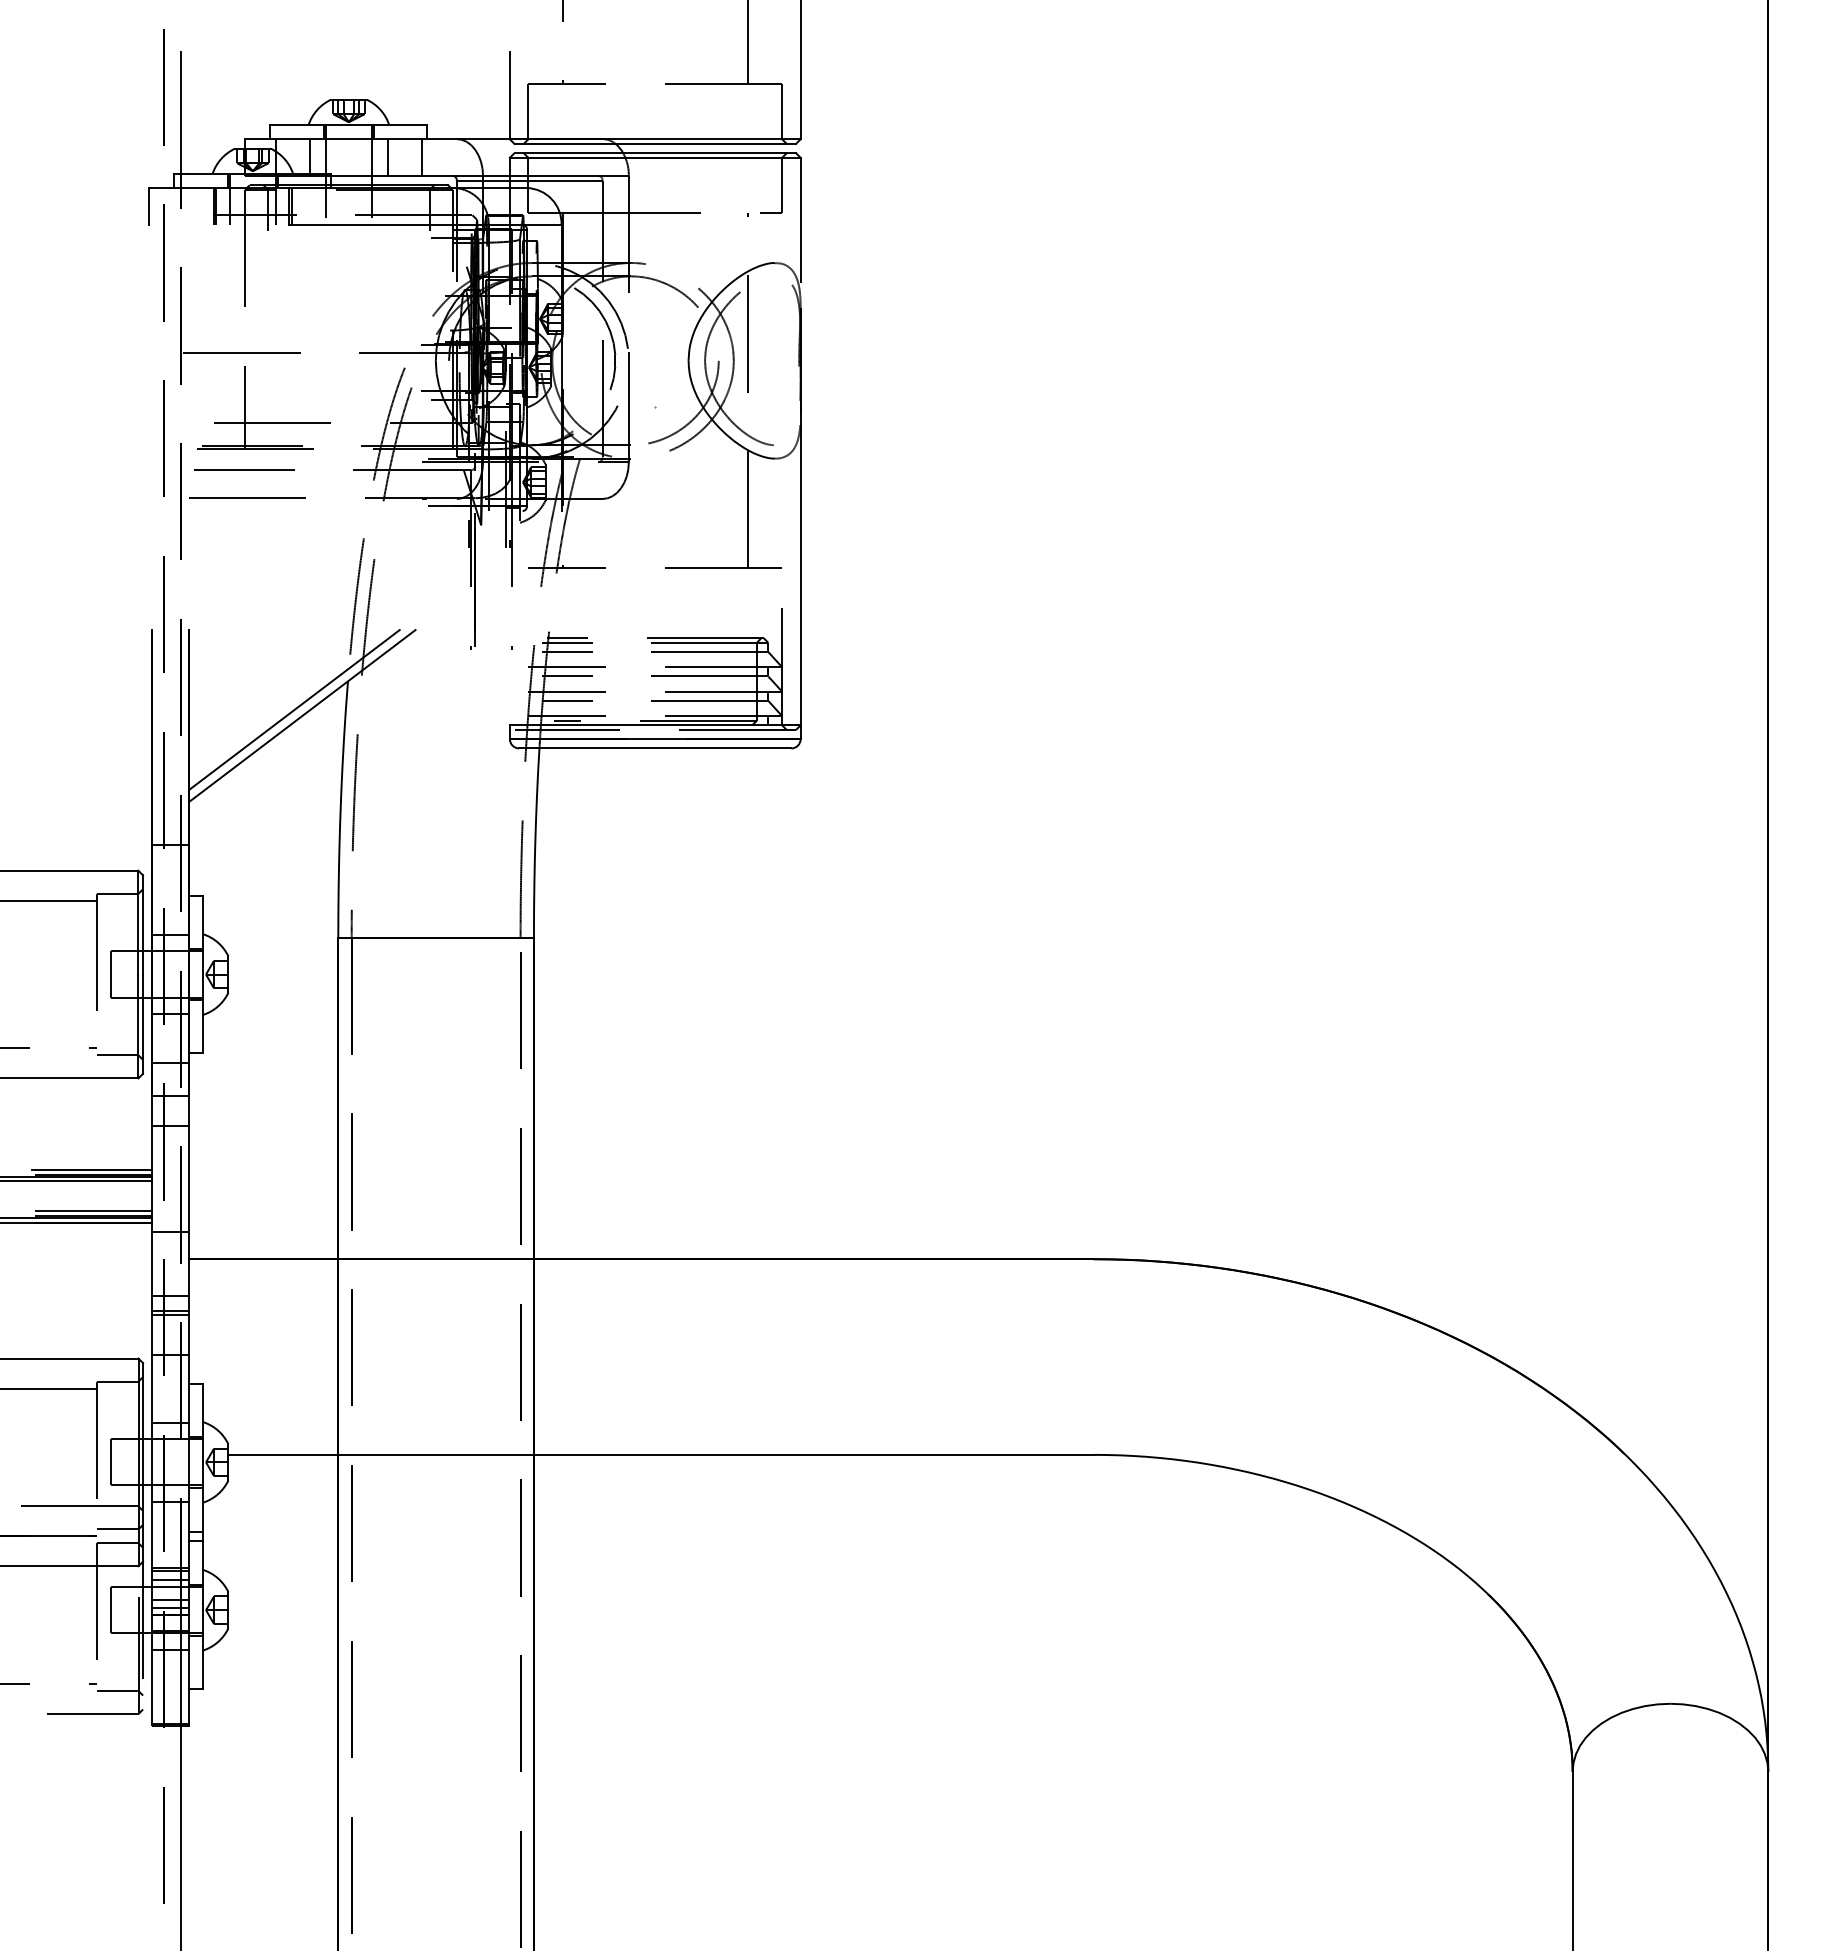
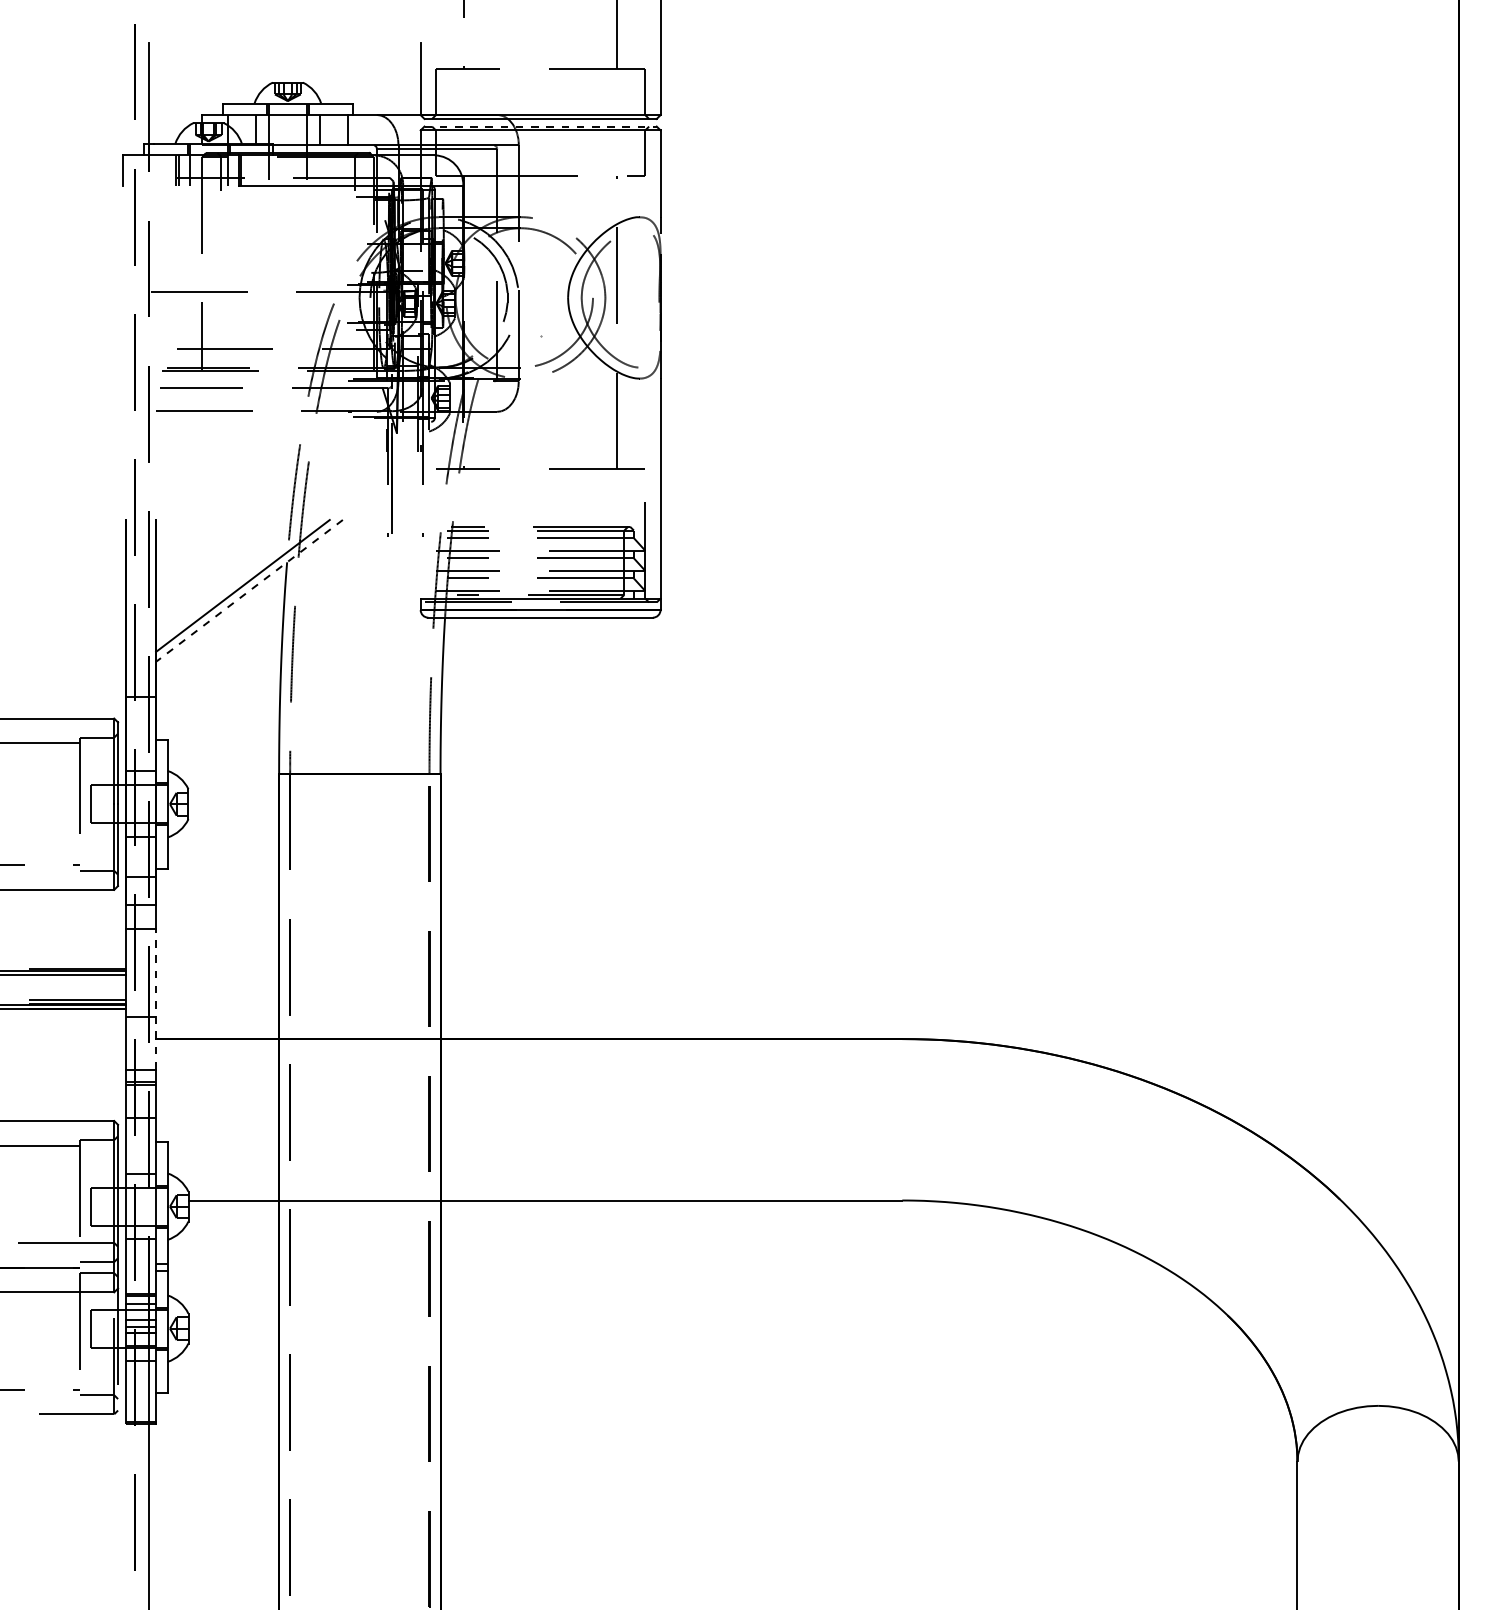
line: (655, 153) -> (540, 126), solid -> dashed
line: (301, 716) -> (248, 591), solid -> dashed
line: (92, 1170) -> (76, 965), removed
line: (189, 1210) -> (156, 998), solid -> dashed

